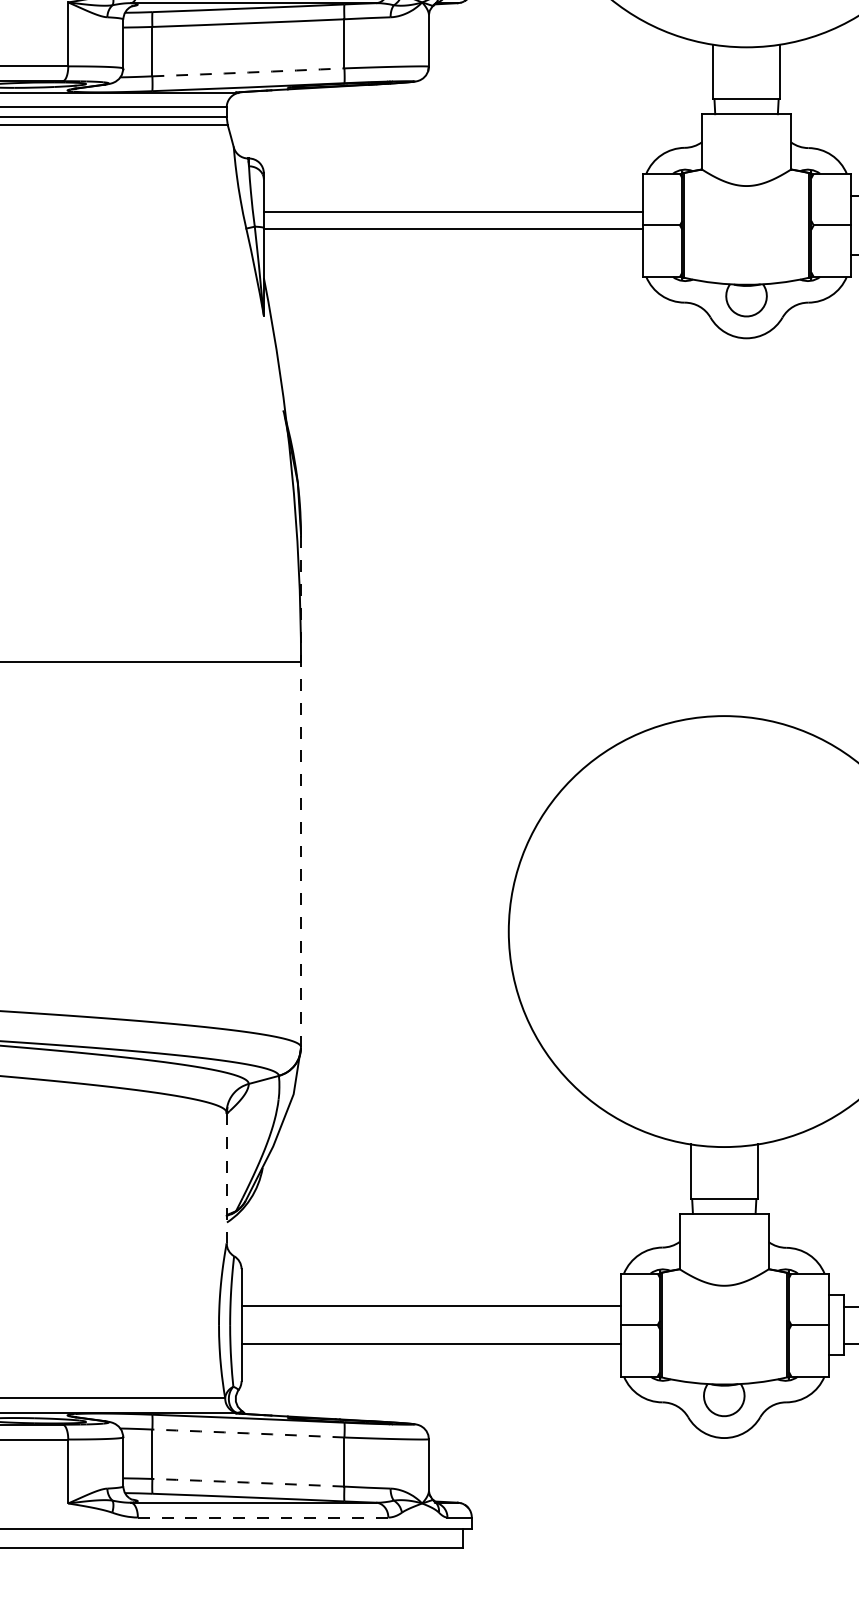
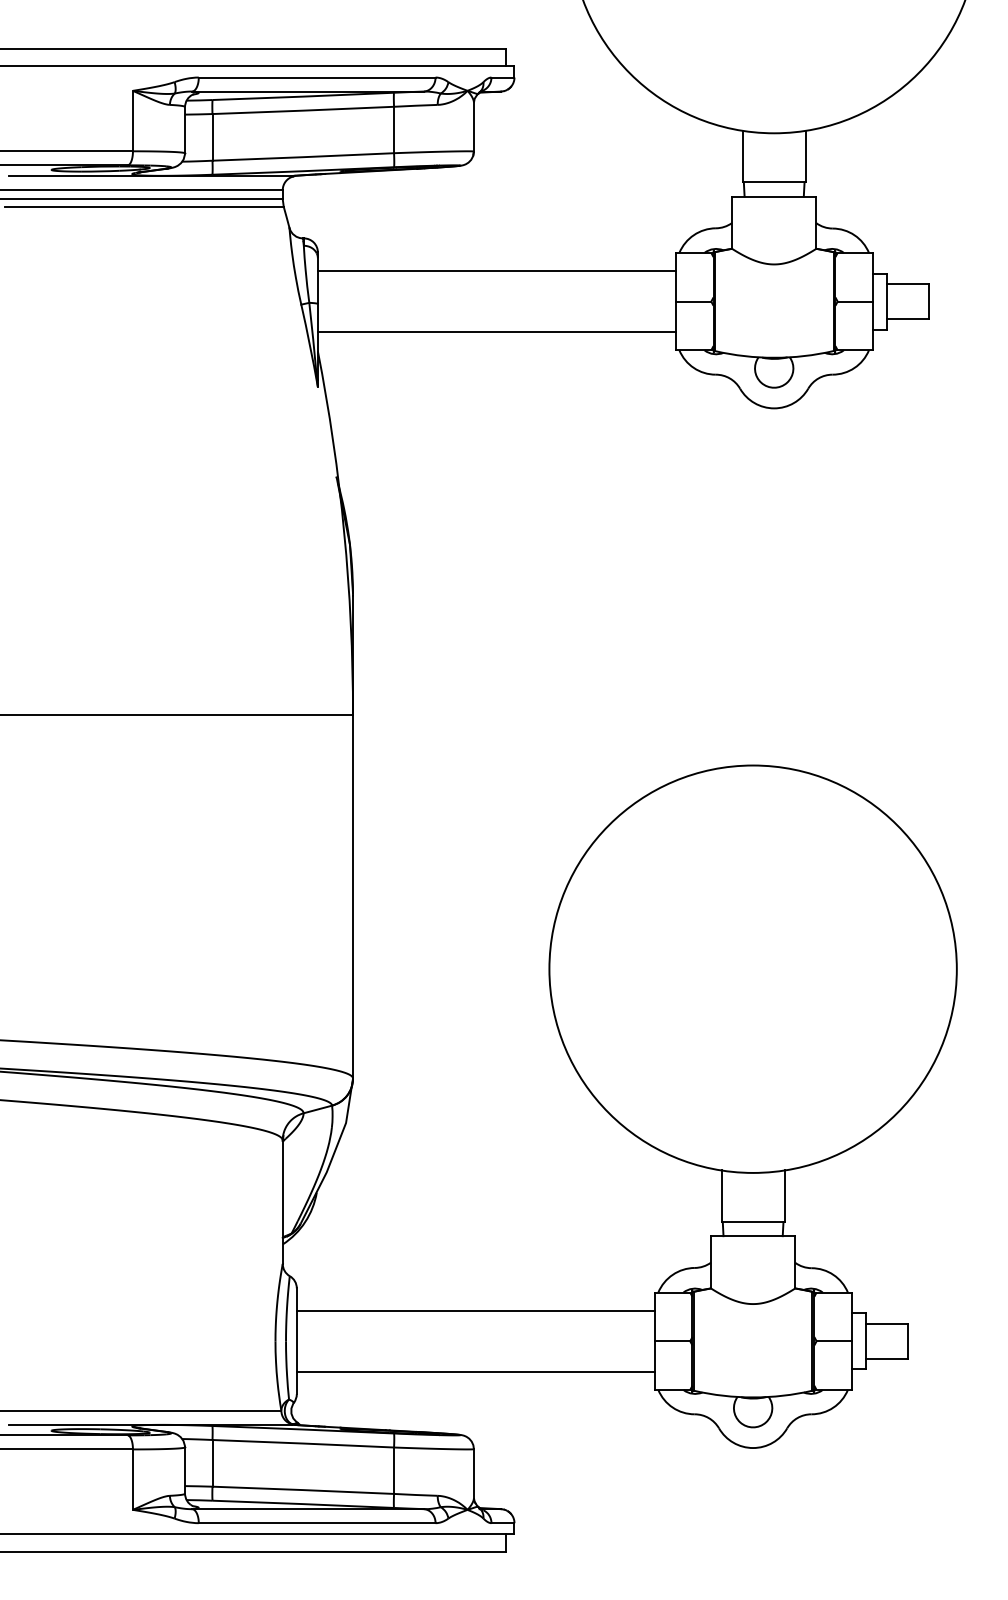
arc: (248, 72) -> (303, 157), dashed -> solid
line: (452, 211) -> (496, 331), moved
line: (452, 229) -> (496, 271), moved
line: (301, 792) -> (353, 837), dashed -> solid
line: (226, 1178) -> (282, 1202), dashed -> solid
line: (430, 1306) -> (475, 1371), moved
line: (430, 1343) -> (475, 1310), moved
arc: (248, 1433) -> (303, 1443), dashed -> solid
arc: (248, 1482) -> (303, 1490), dashed -> solid
line: (263, 1517) -> (317, 1523), dashed -> solid

